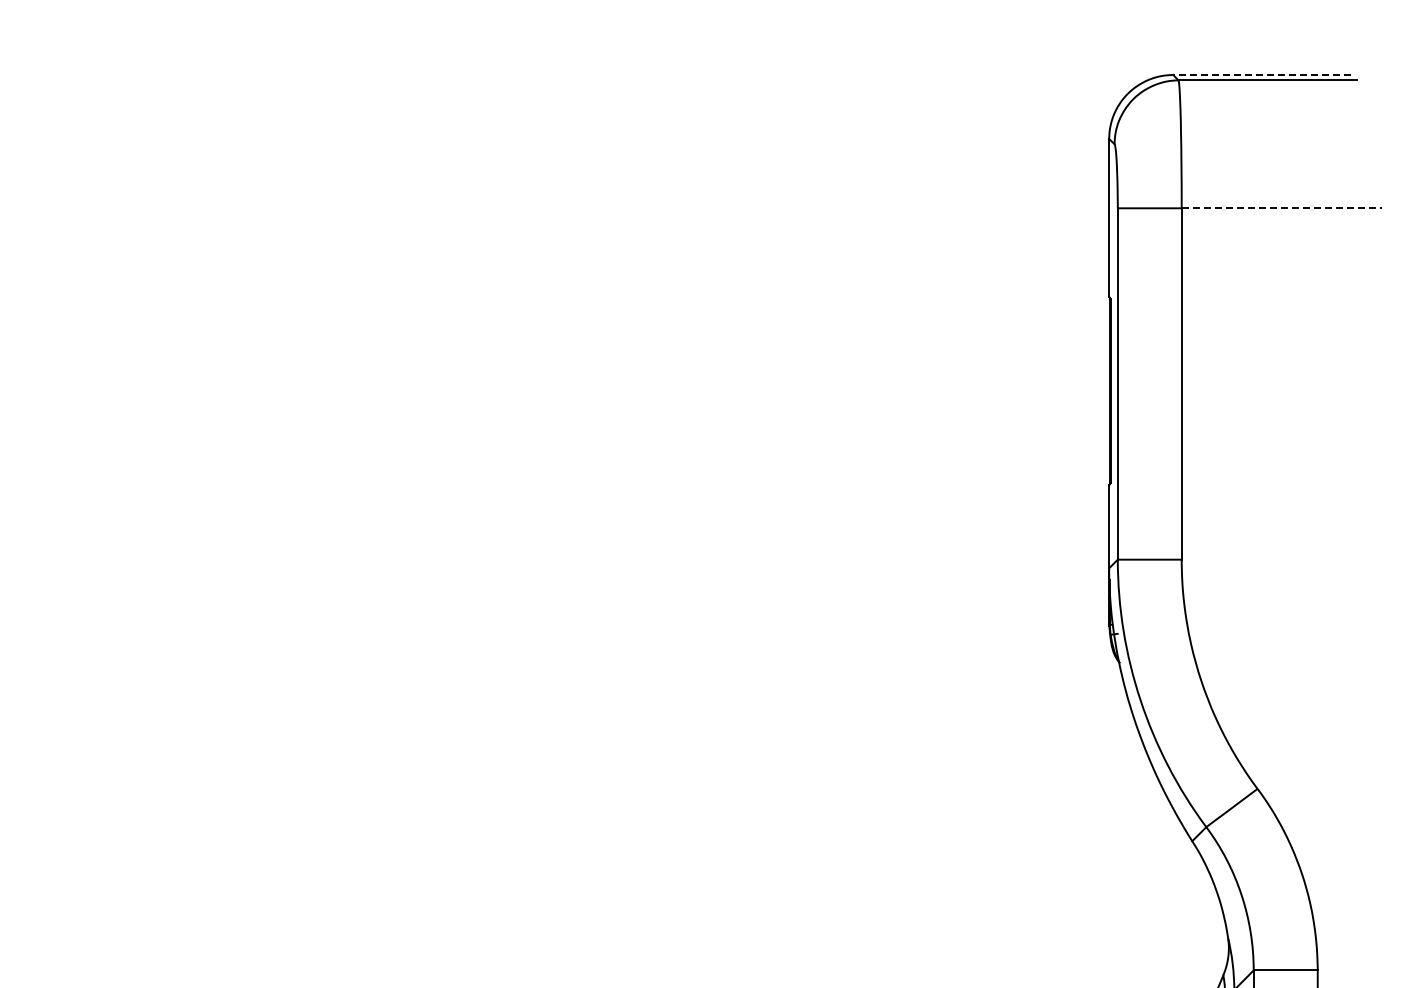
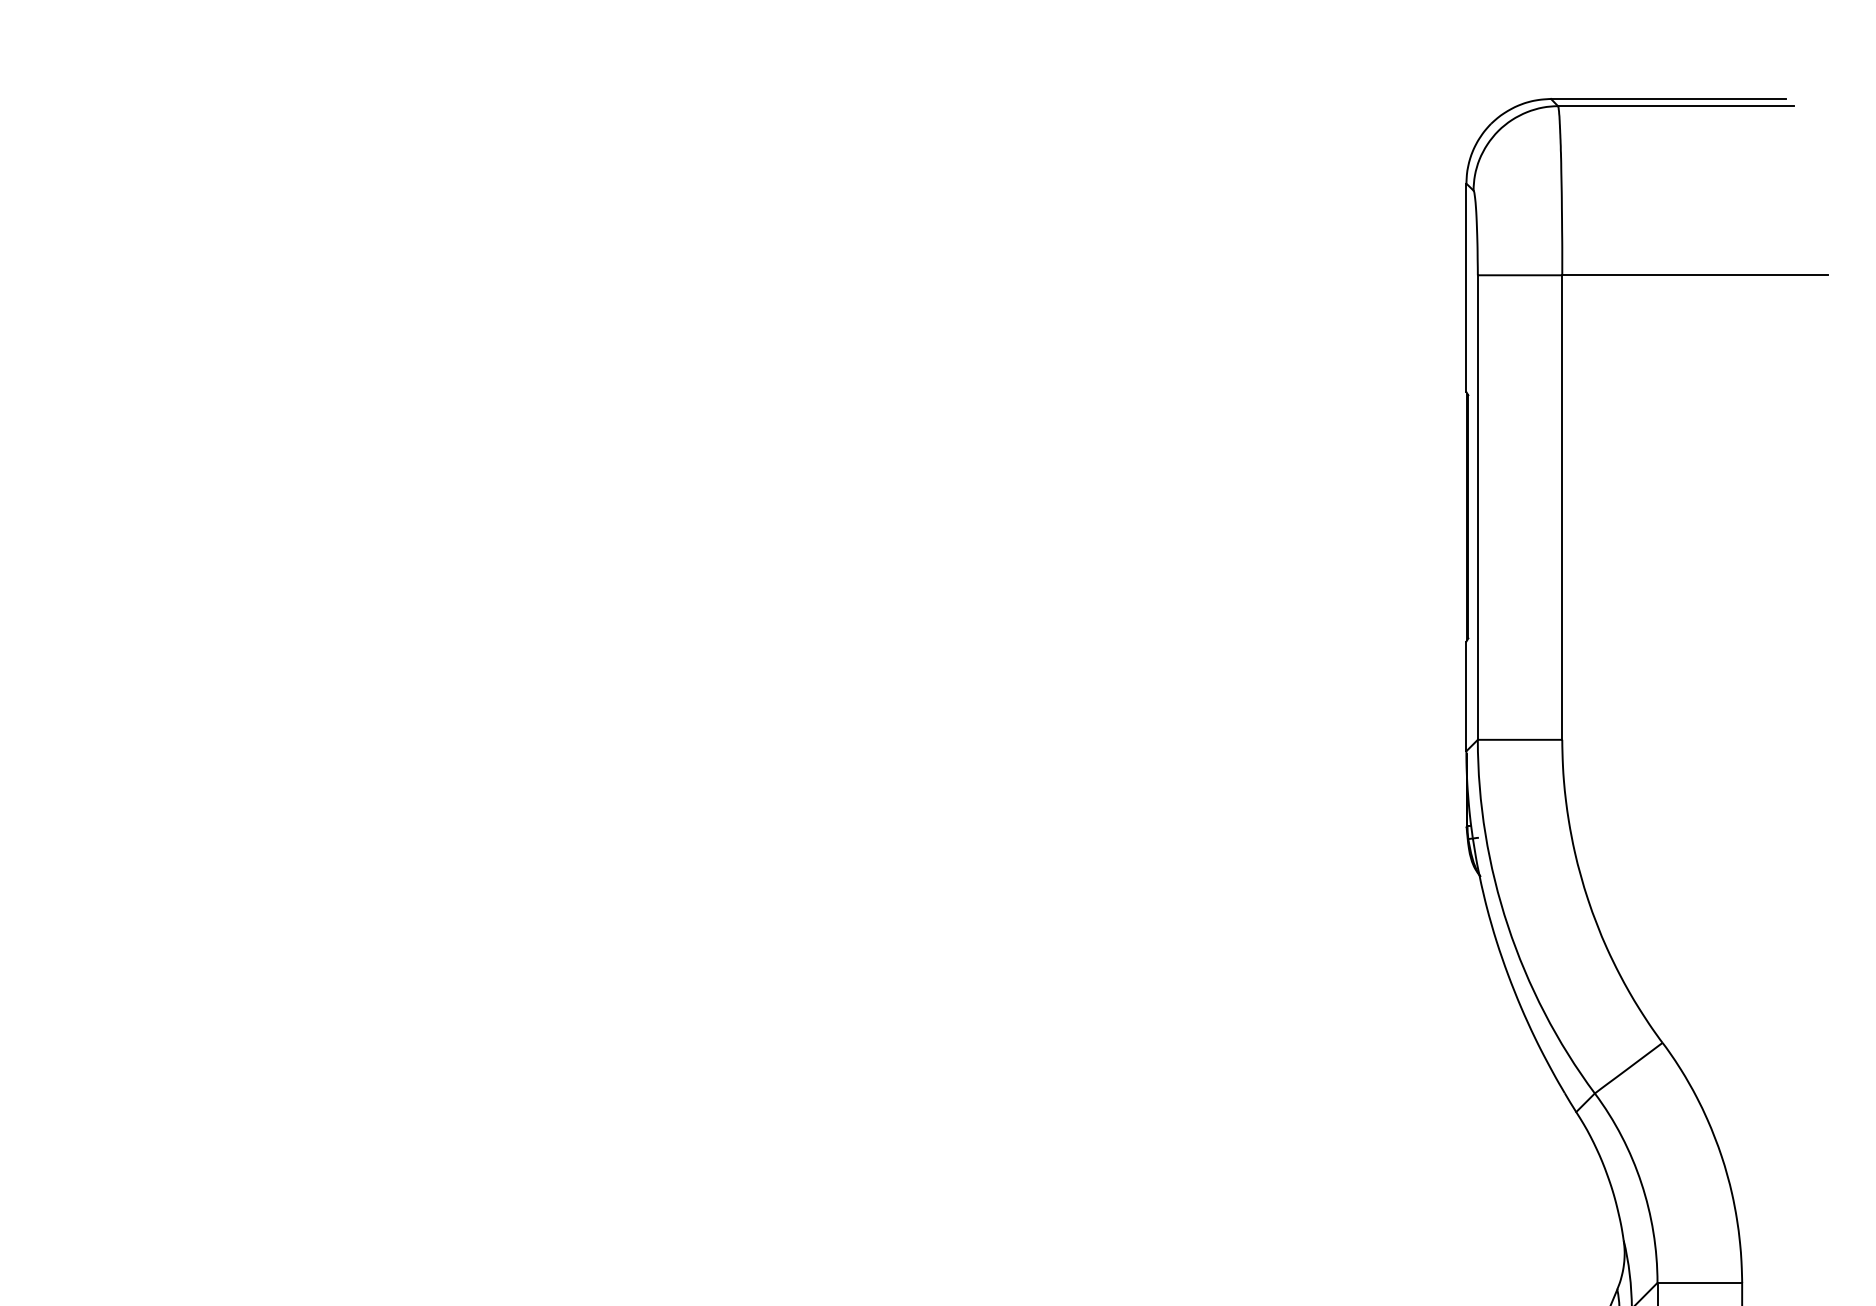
line: (1262, 74) -> (1669, 98), dashed -> solid
line: (1282, 208) -> (1695, 275), dashed -> solid

